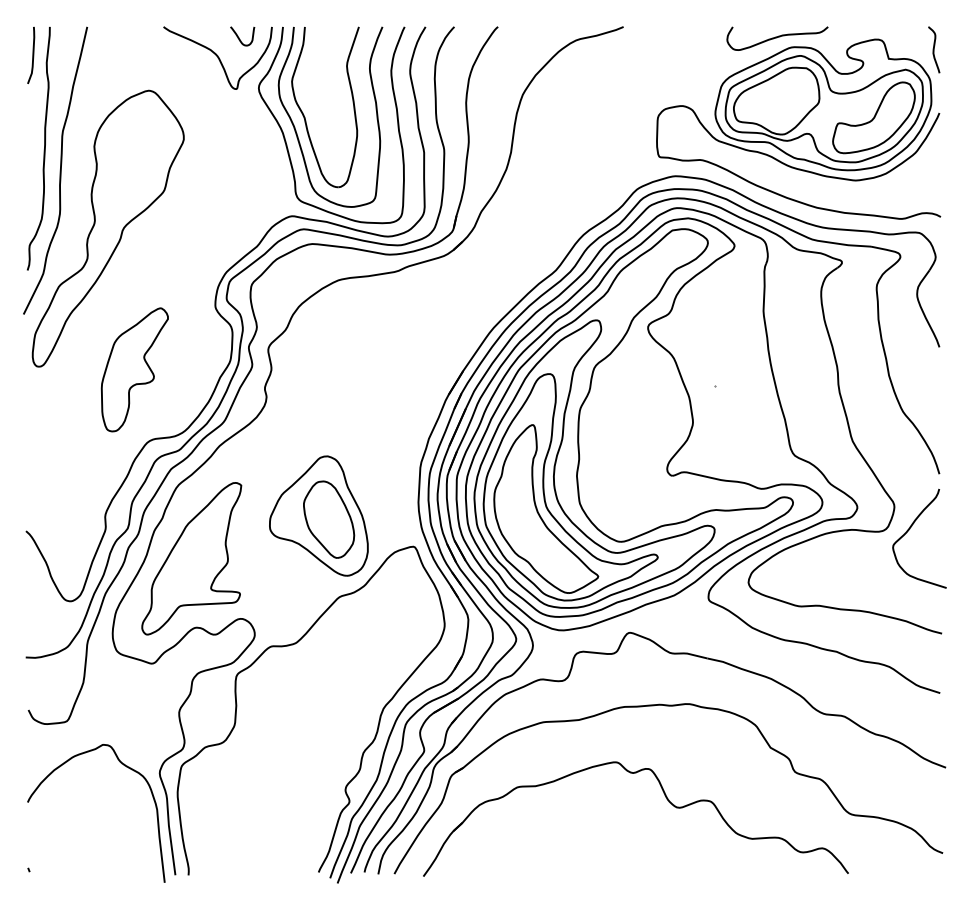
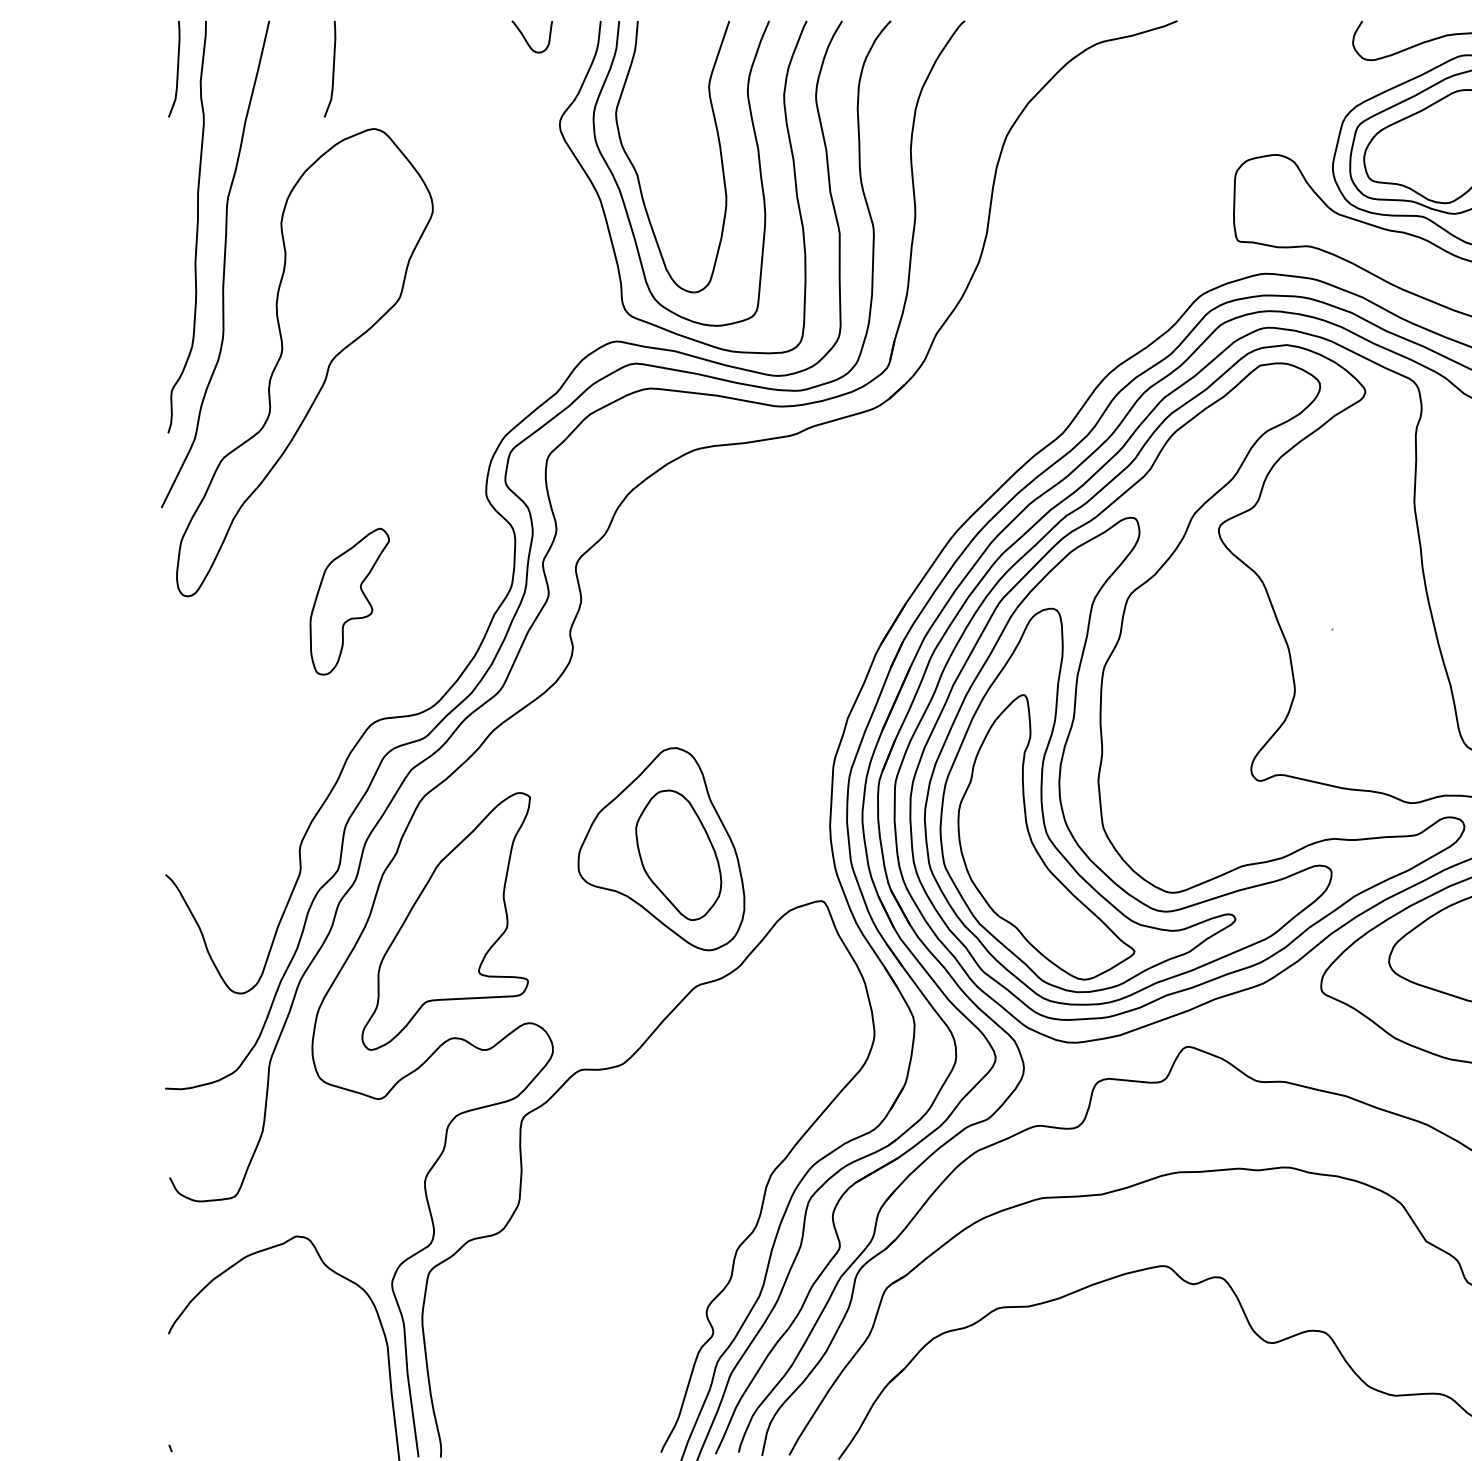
curve: (124, 54) -> (332, 67), added
curve: (217, 57) -> (489, 72), removed
part: (134, 369) -> (349, 601), size x0.7

